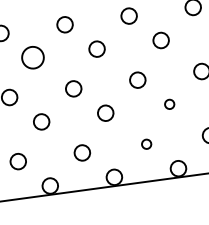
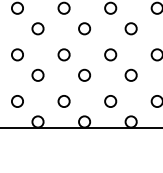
circle: (32, 57) -> (37, 28), size x0.71
circle: (168, 103) -> (130, 74), size x1.67
circle: (146, 144) -> (110, 101), size x1.67

